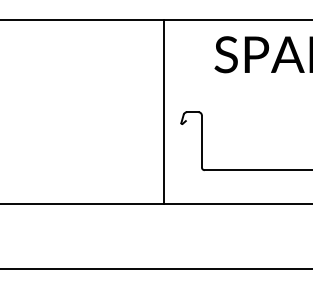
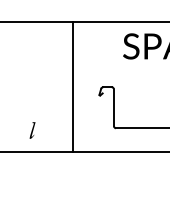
line: (163, 112) -> (72, 87), moved
part: (86, 173) -> (32, 130), added

